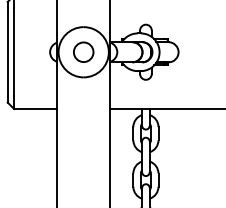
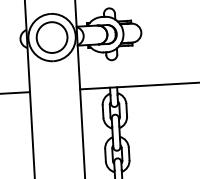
circle: (83, 51) -> (51, 36), size x1.67

